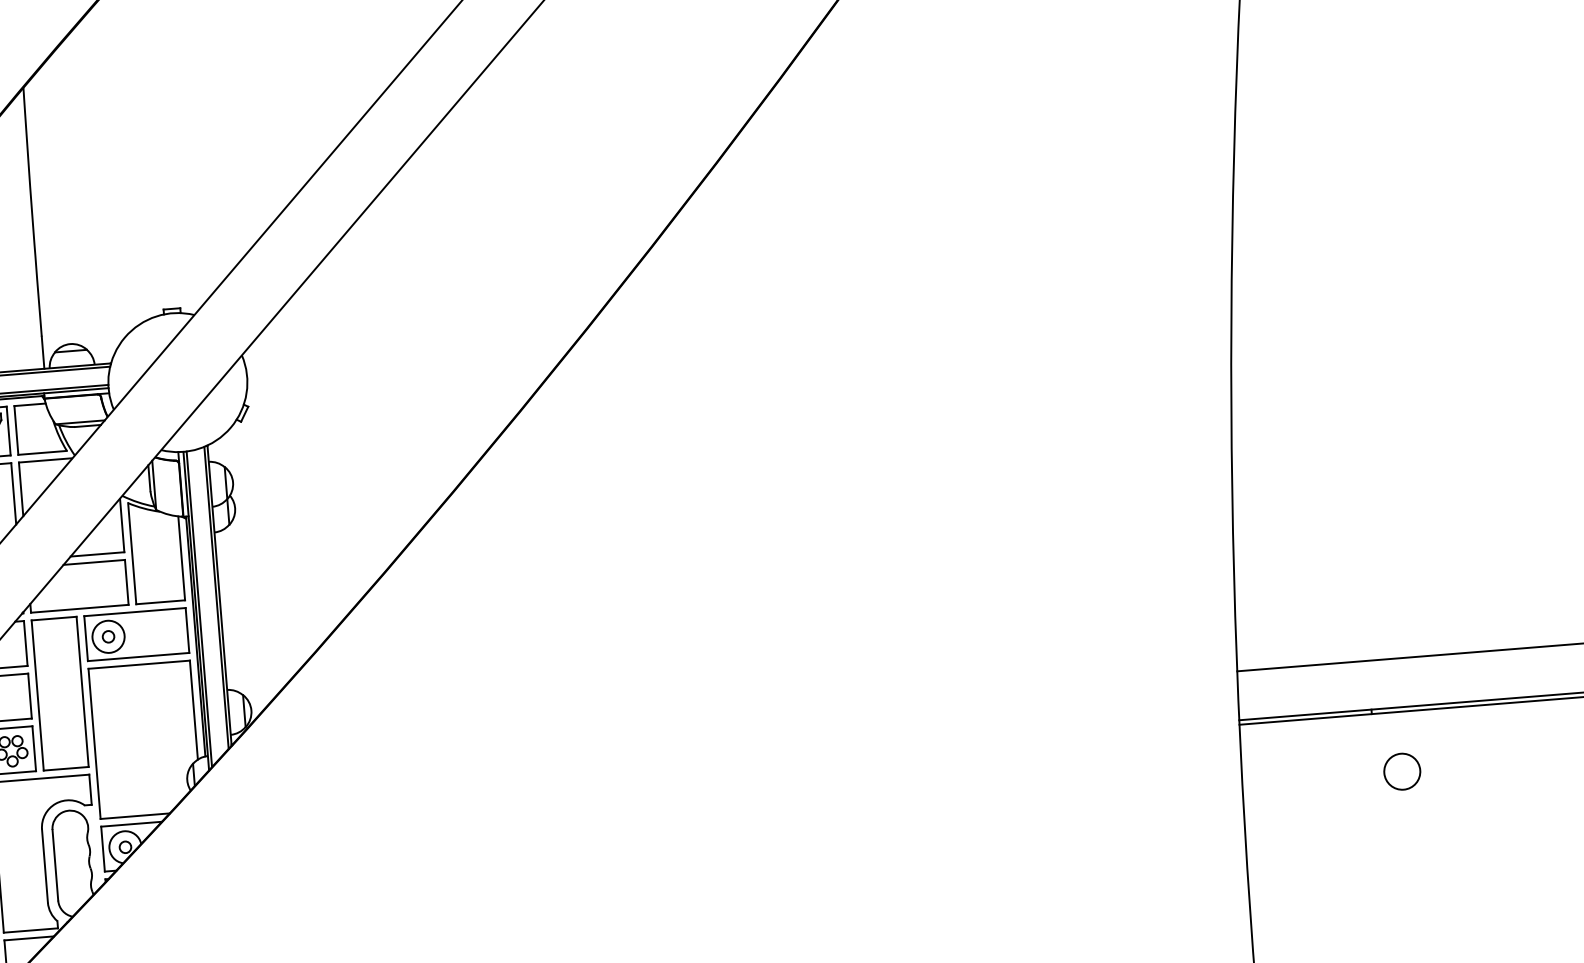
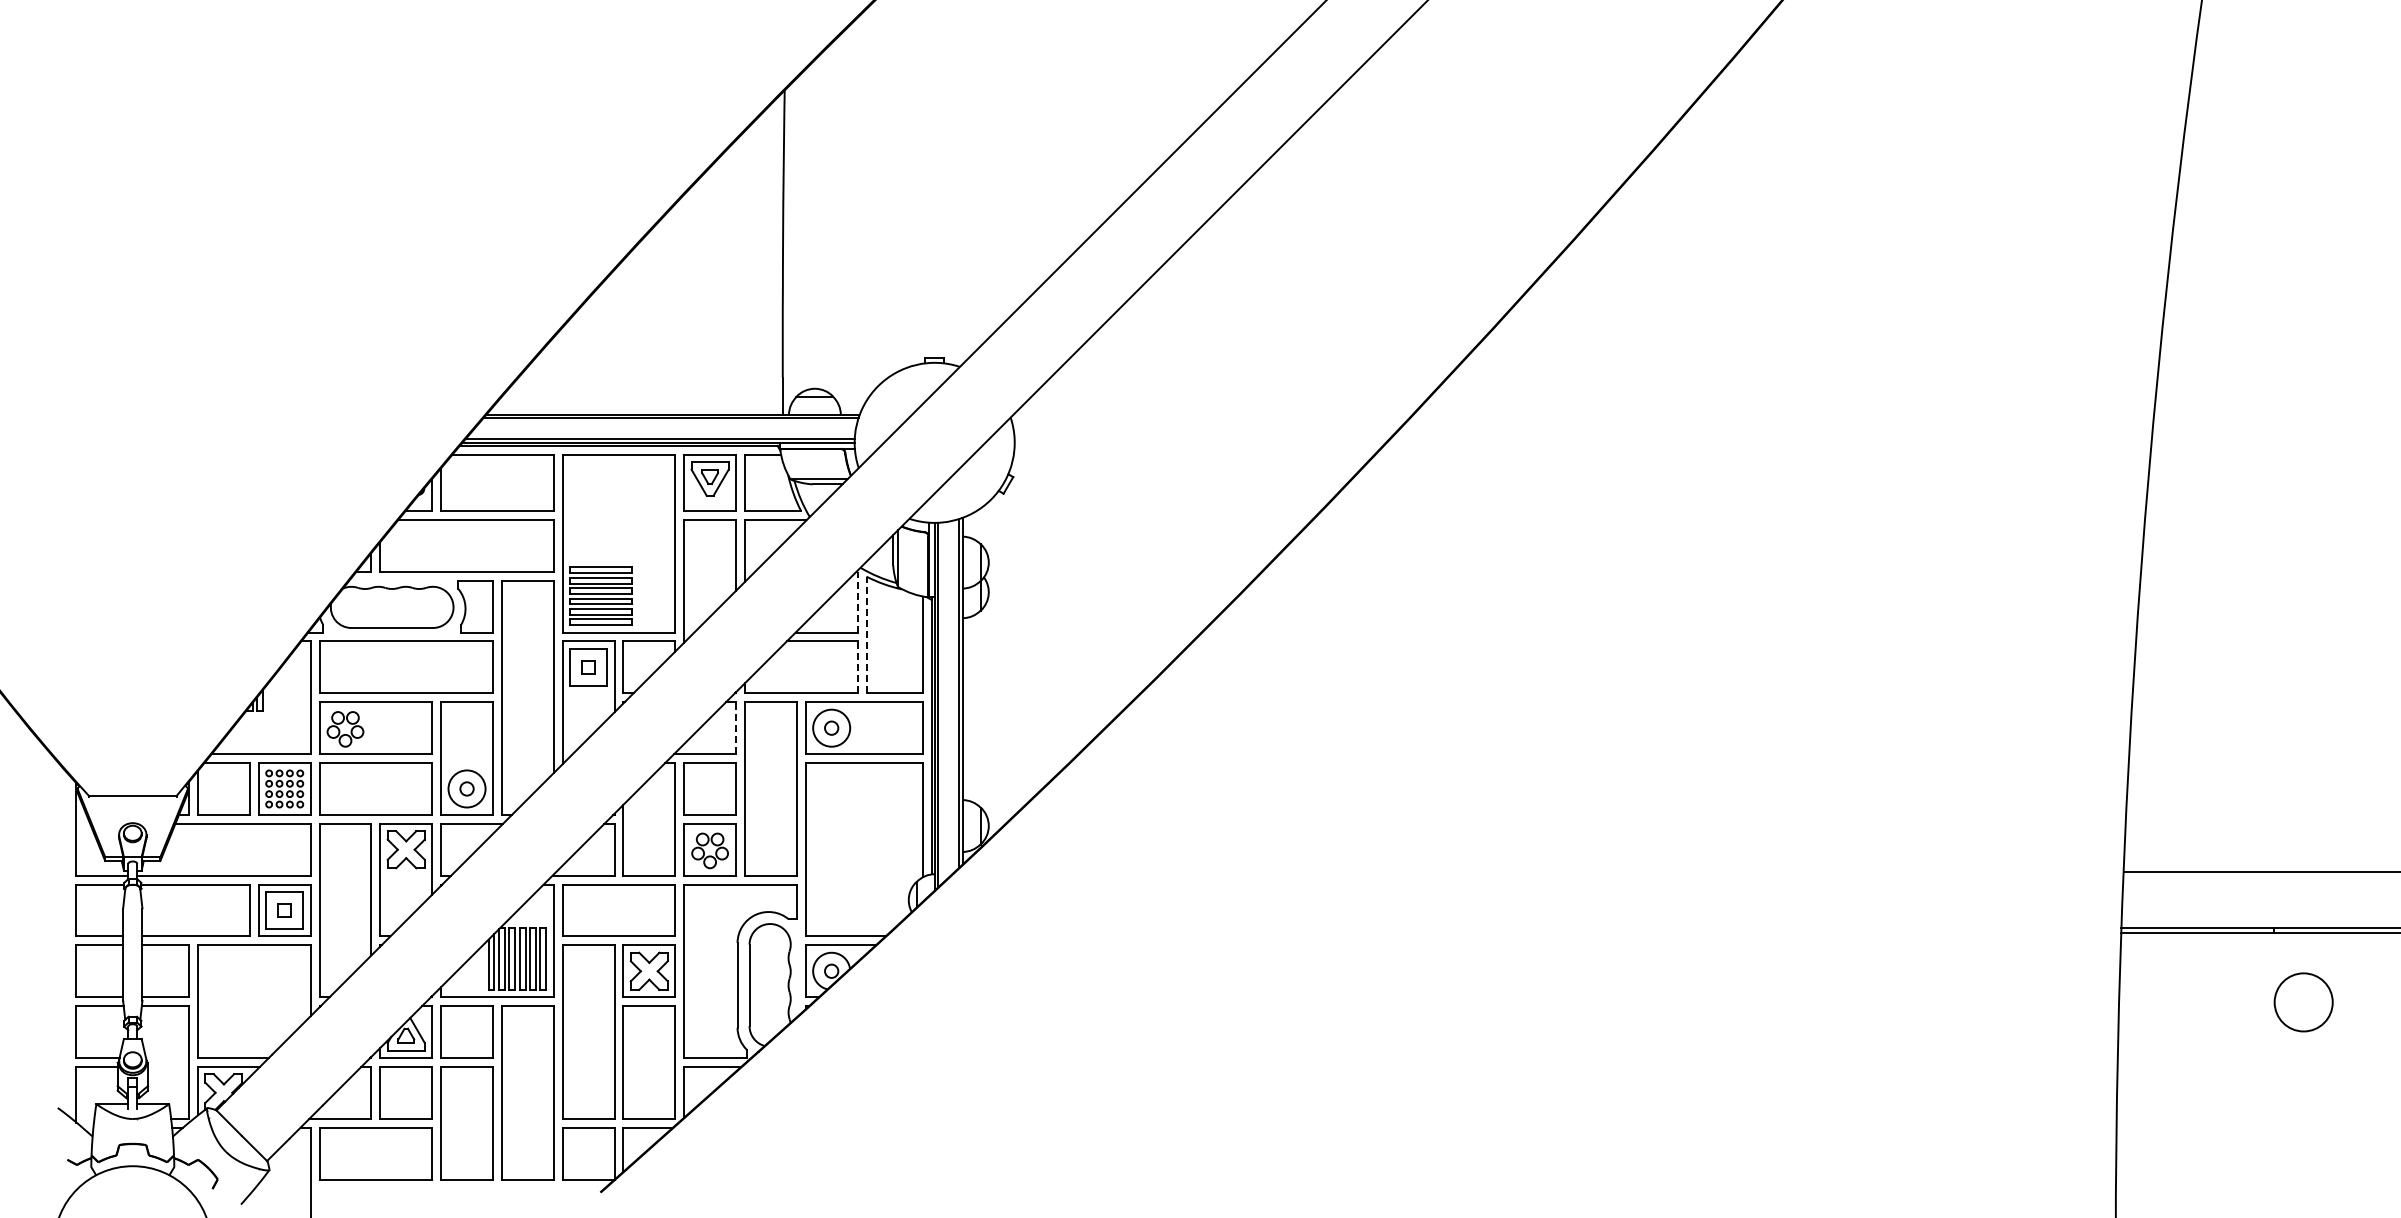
line: (122, 525) -> (857, 601), solid -> dashed
line: (132, 553) -> (866, 634), solid -> dashed
line: (126, 582) -> (857, 667), solid -> dashed
line: (26, 643) -> (736, 728), solid -> dashed
circle: (1402, 771) -> (2303, 1002), size x1.4

